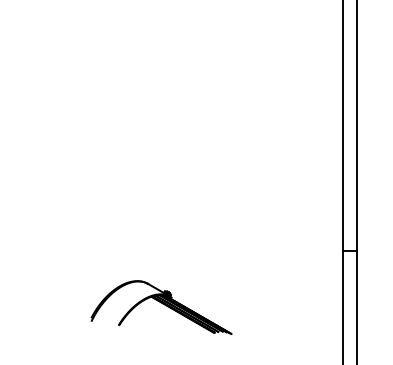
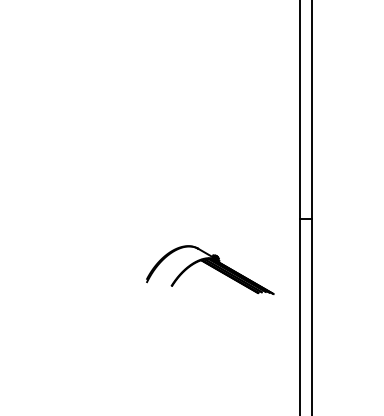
part: (161, 306) -> (210, 269), moved

